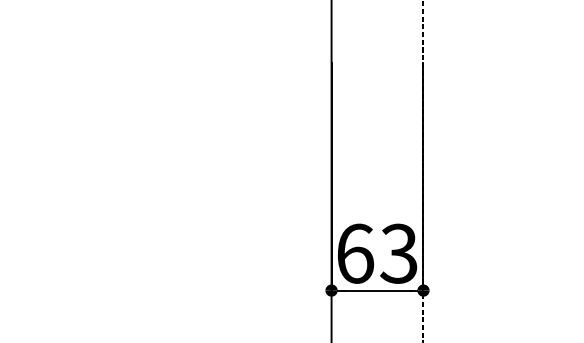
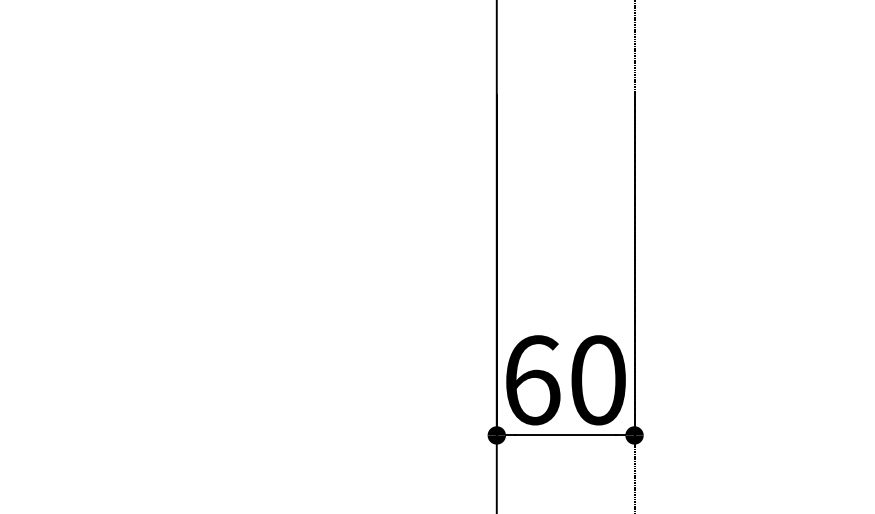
text: (398, 253) -> (597, 379), 63 -> 60

